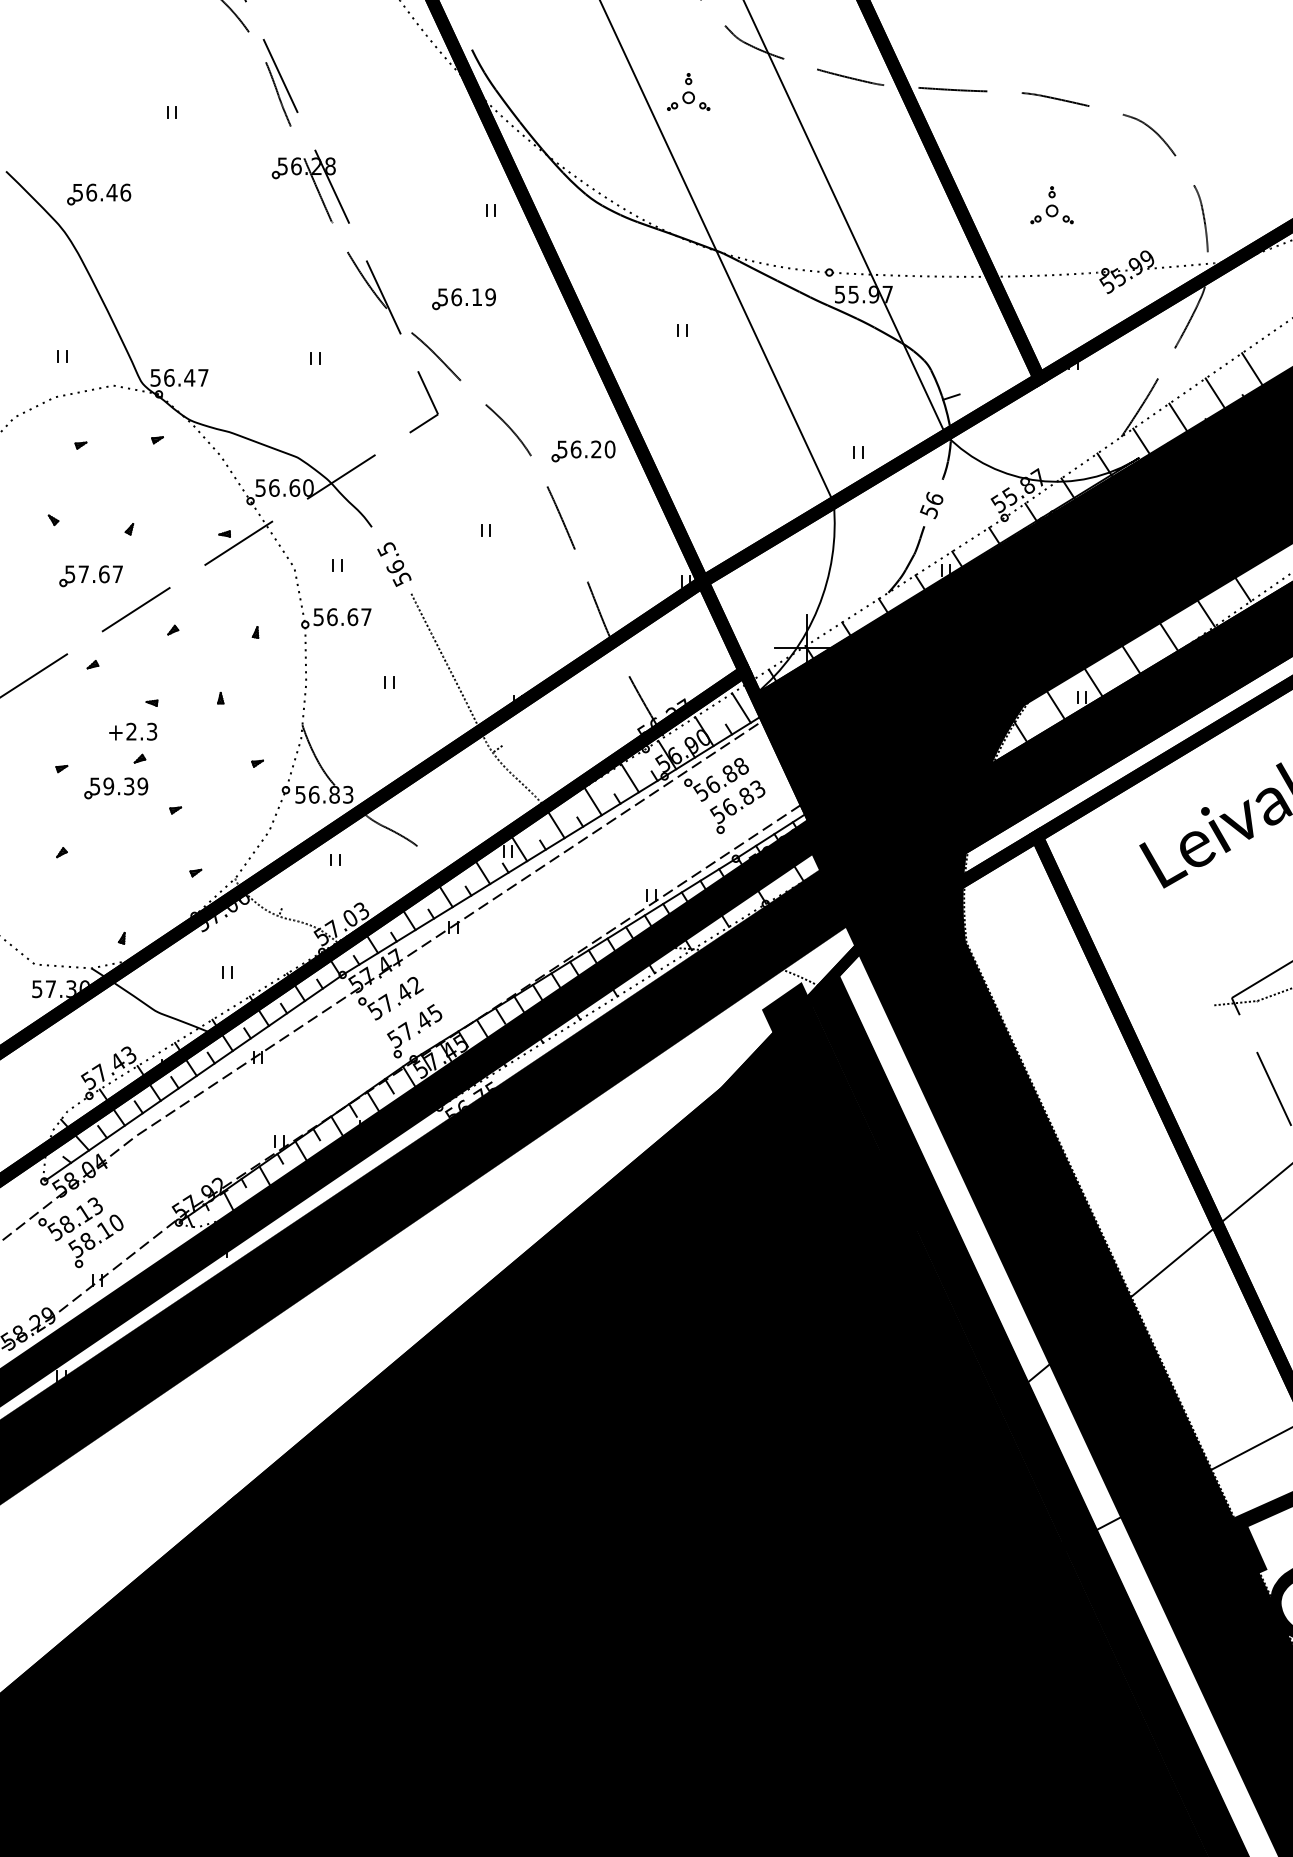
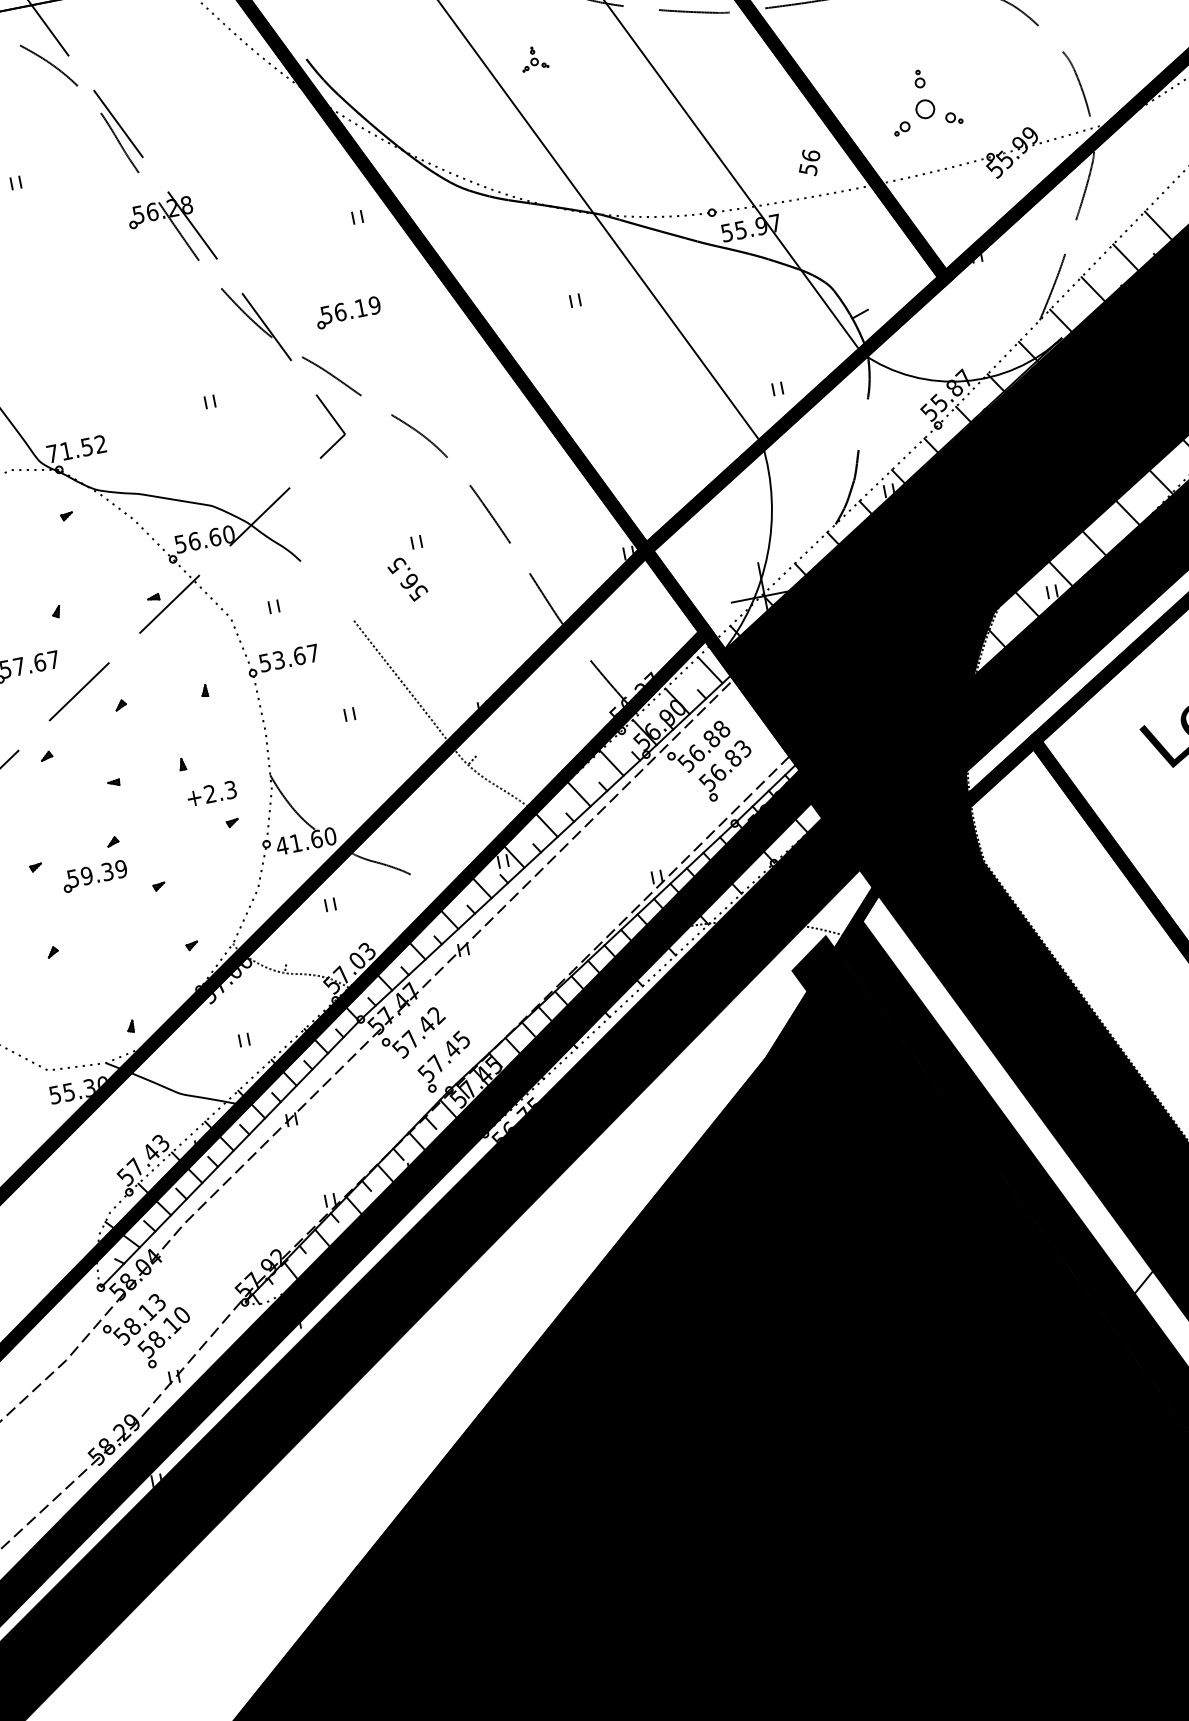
part: (688, 91) -> (533, 58), size x0.6
part: (1051, 205) -> (922, 100), size x1.6
text: (179, 377) -> (76, 448), 56.47 -> 71.52
part: (583, 451) -> (499, 442), removed
text: (931, 505) -> (809, 162), moved
text: (394, 564) -> (407, 579), moved
text: (332, 617) -> (279, 660), 56.67 -> 53.67
text: (133, 731) -> (212, 793), moved
text: (323, 794) -> (305, 841), 56.83 -> 41.60
text: (50, 989) -> (68, 1092), 57.30 -> 55.30

